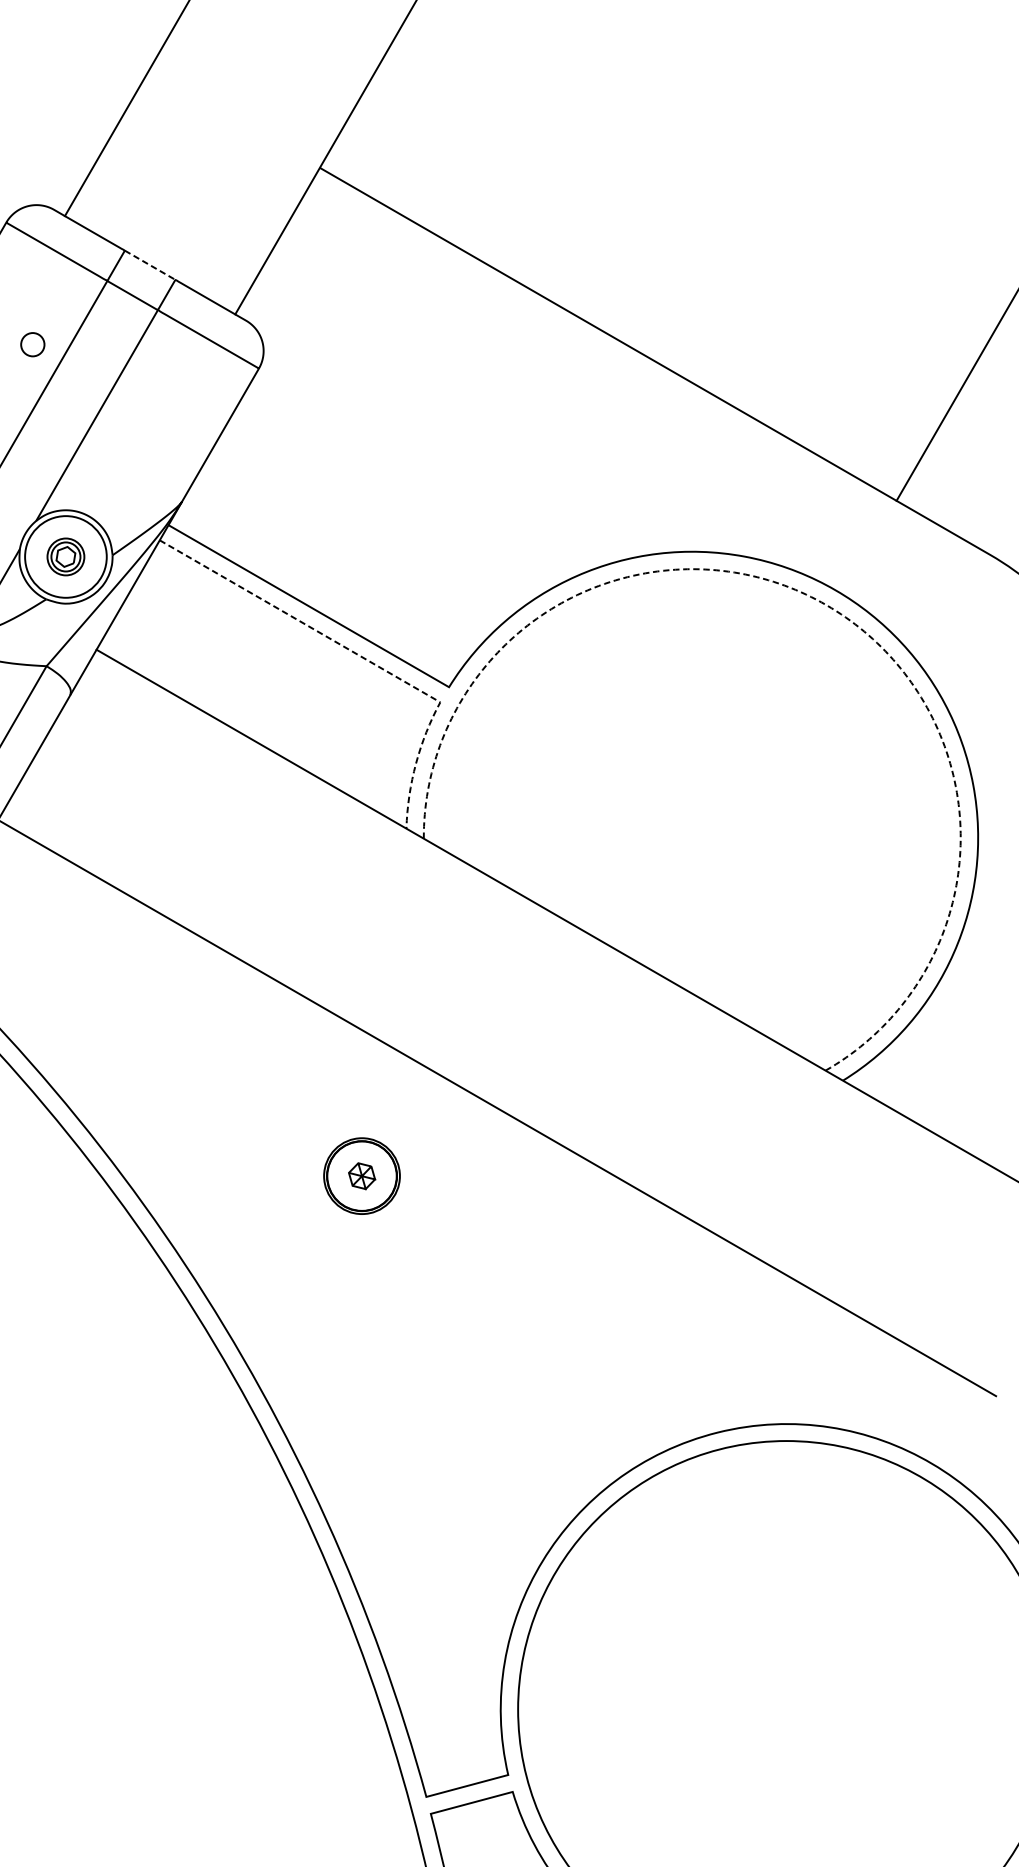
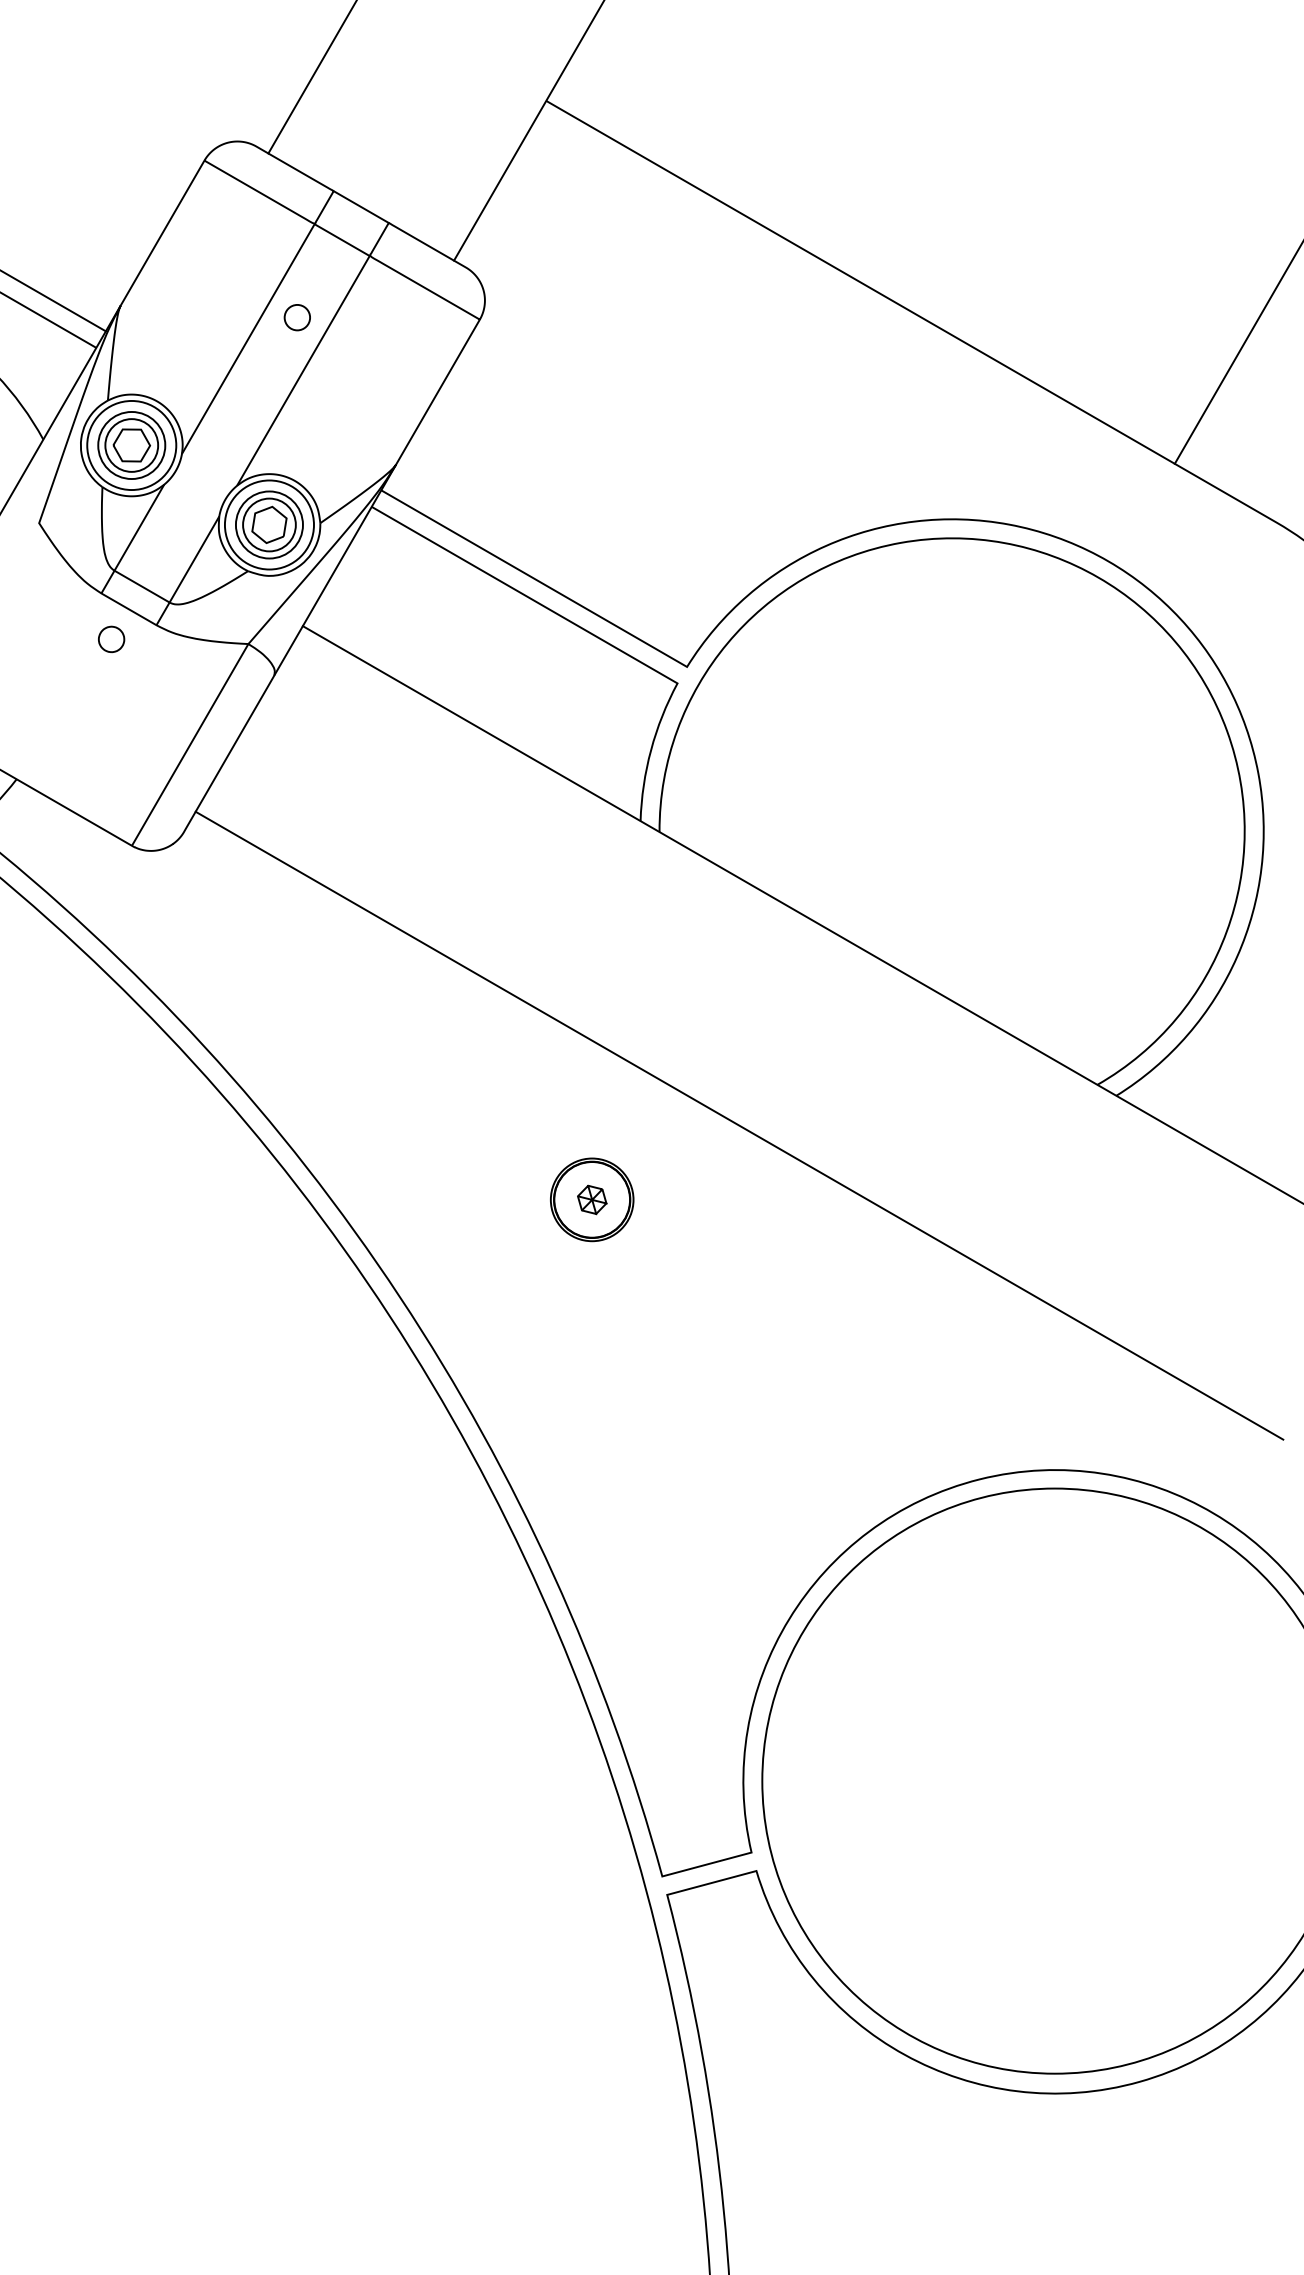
line: (150, 265) -> (361, 207), dashed -> solid
circle: (32, 344) -> (296, 317), moved
part: (65, 556) -> (269, 524), size x1.67
arc: (826, 605) -> (1098, 577), dashed -> solid
line: (361, 656) -> (591, 633), dashed -> solid

